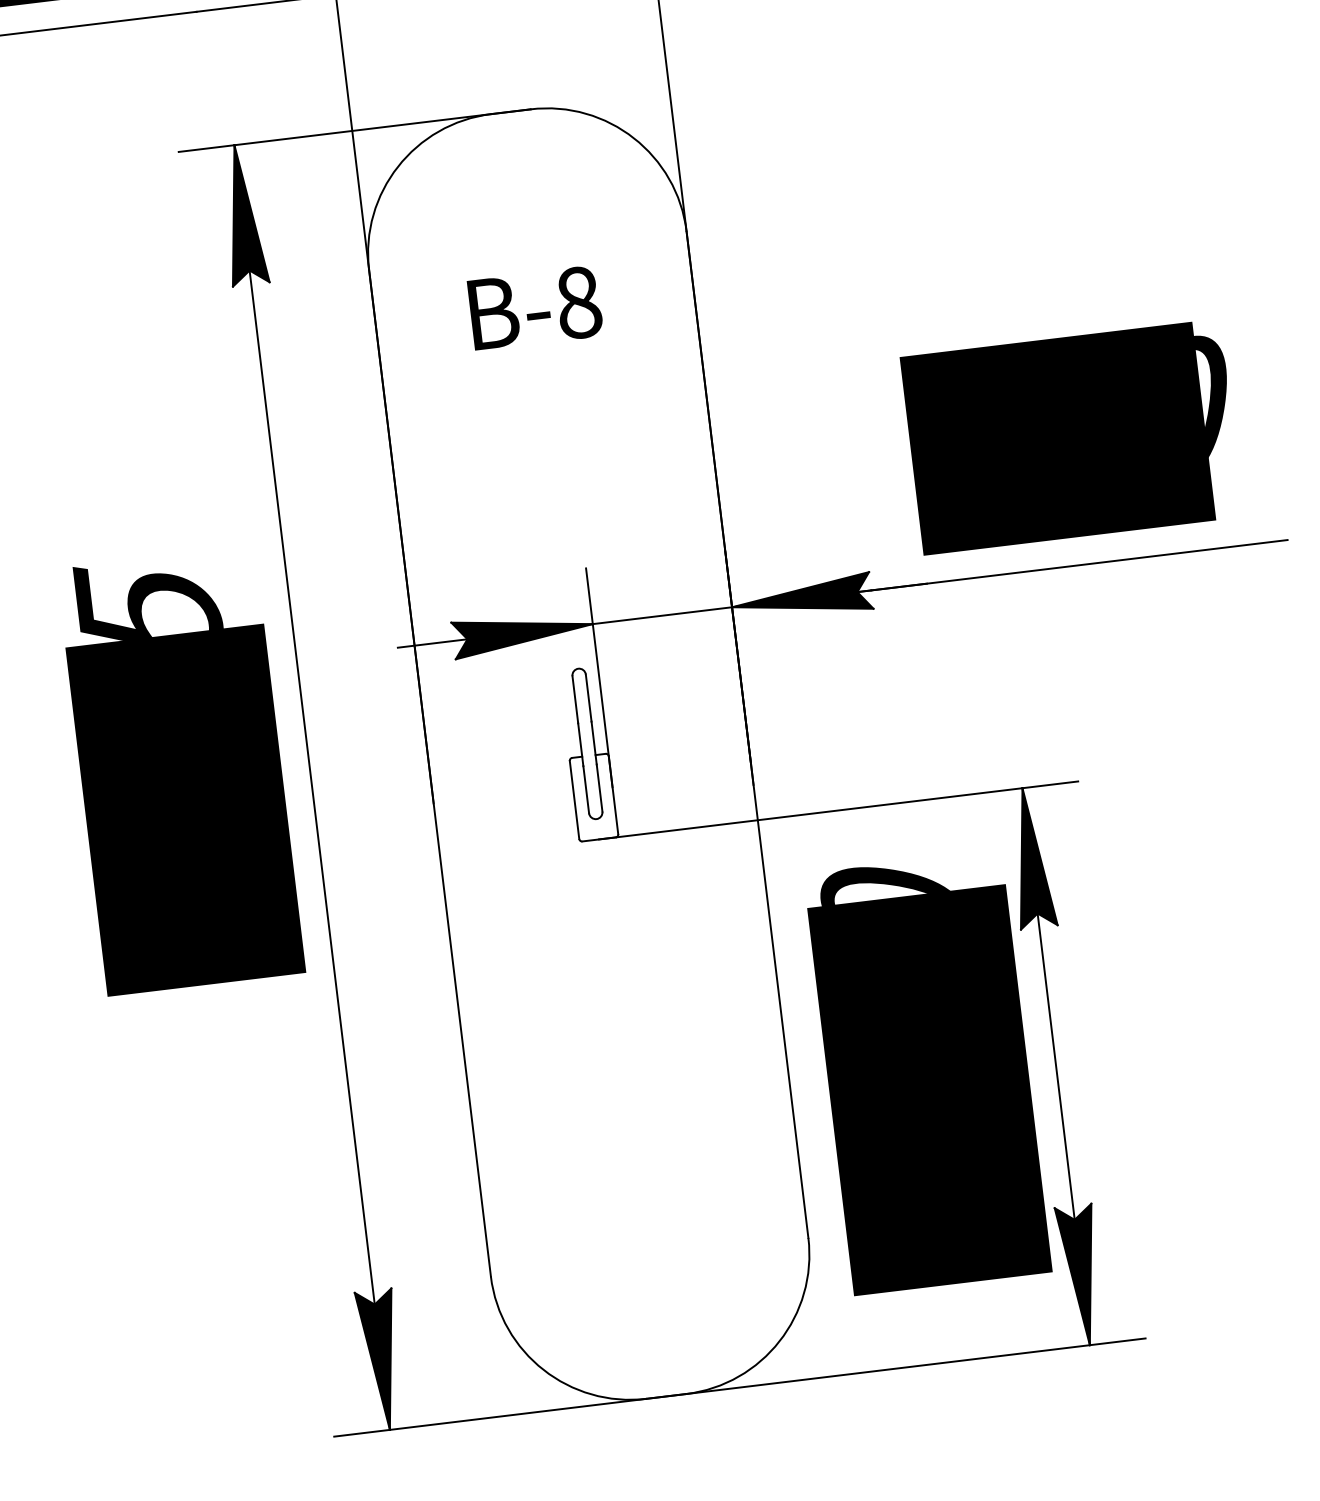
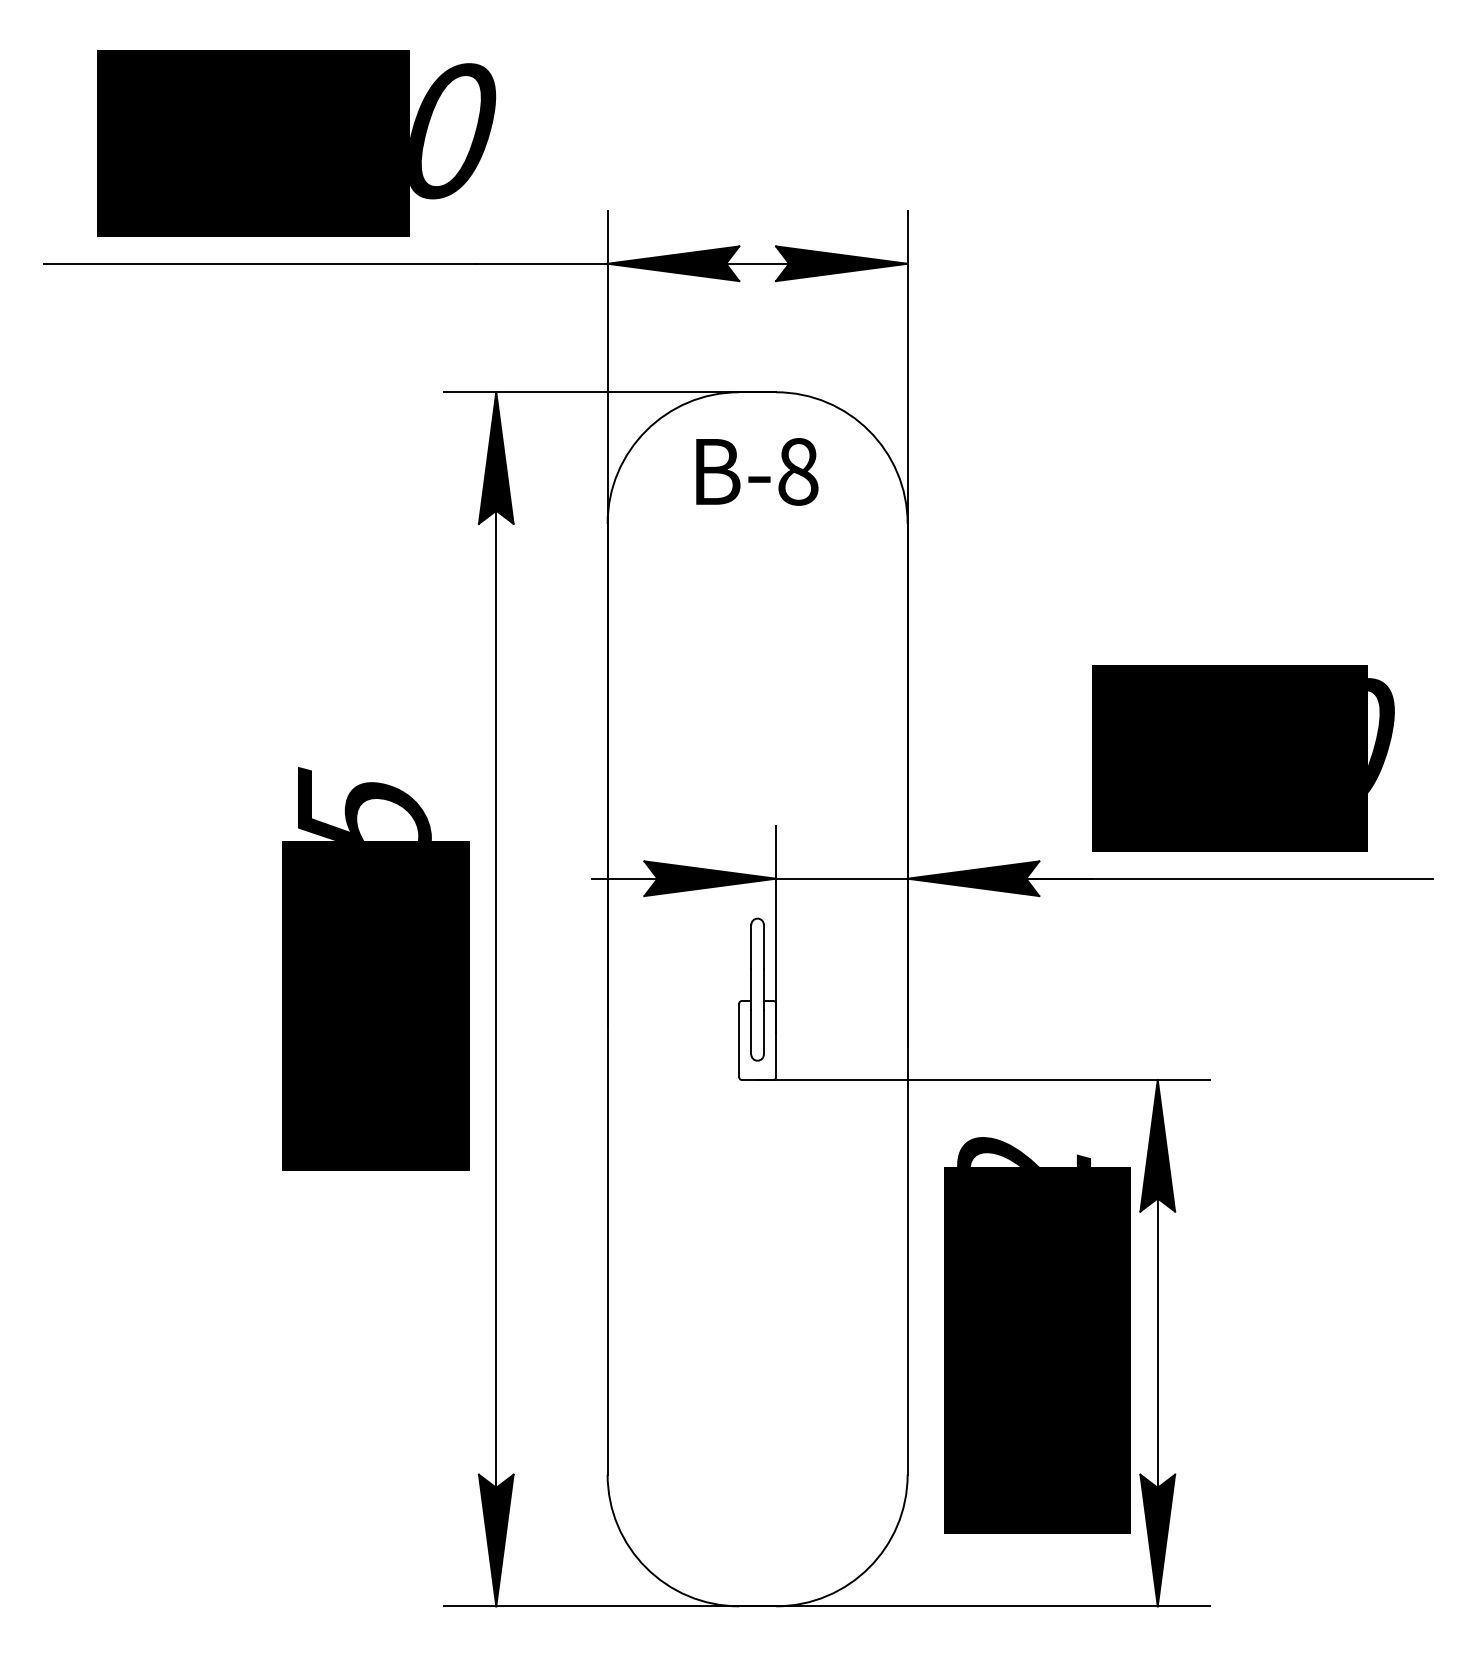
text: (535, 307) -> (757, 471), moved
text: (889, 880) -> (1023, 1150), 2000 -> 1122

